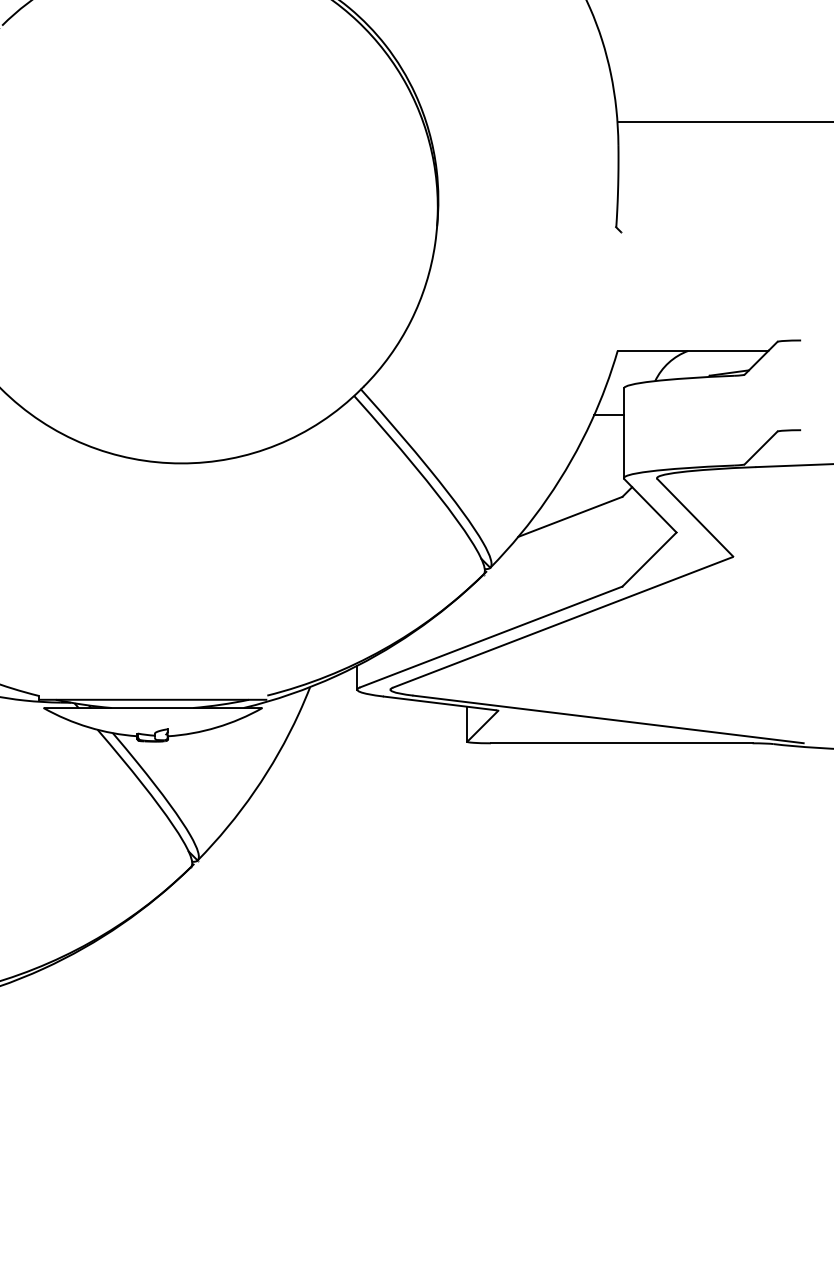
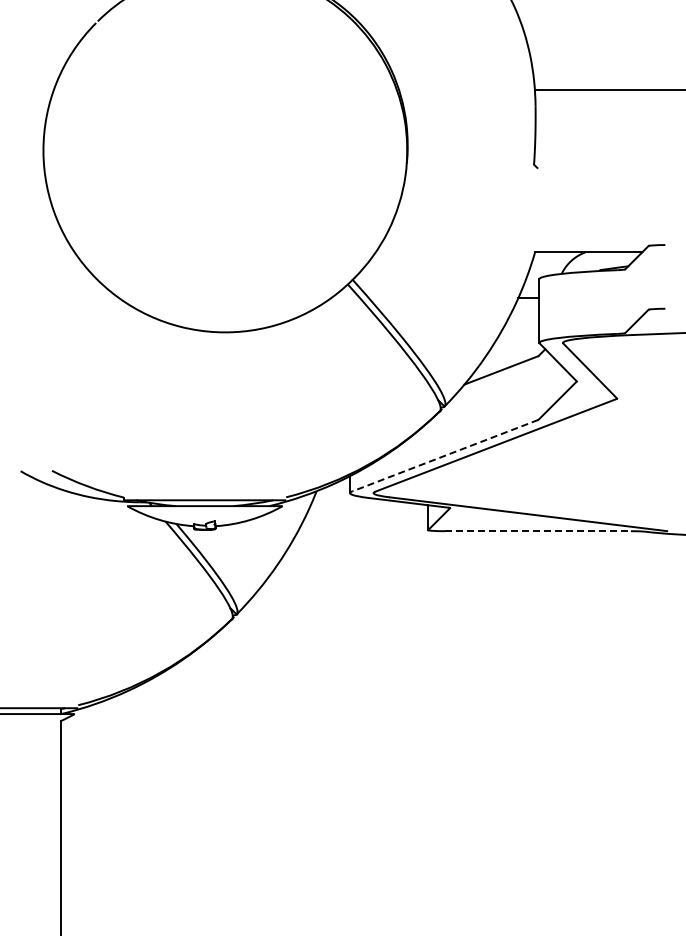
line: (491, 636) -> (445, 455), solid -> dashed
line: (621, 743) -> (537, 531), solid -> dashed

